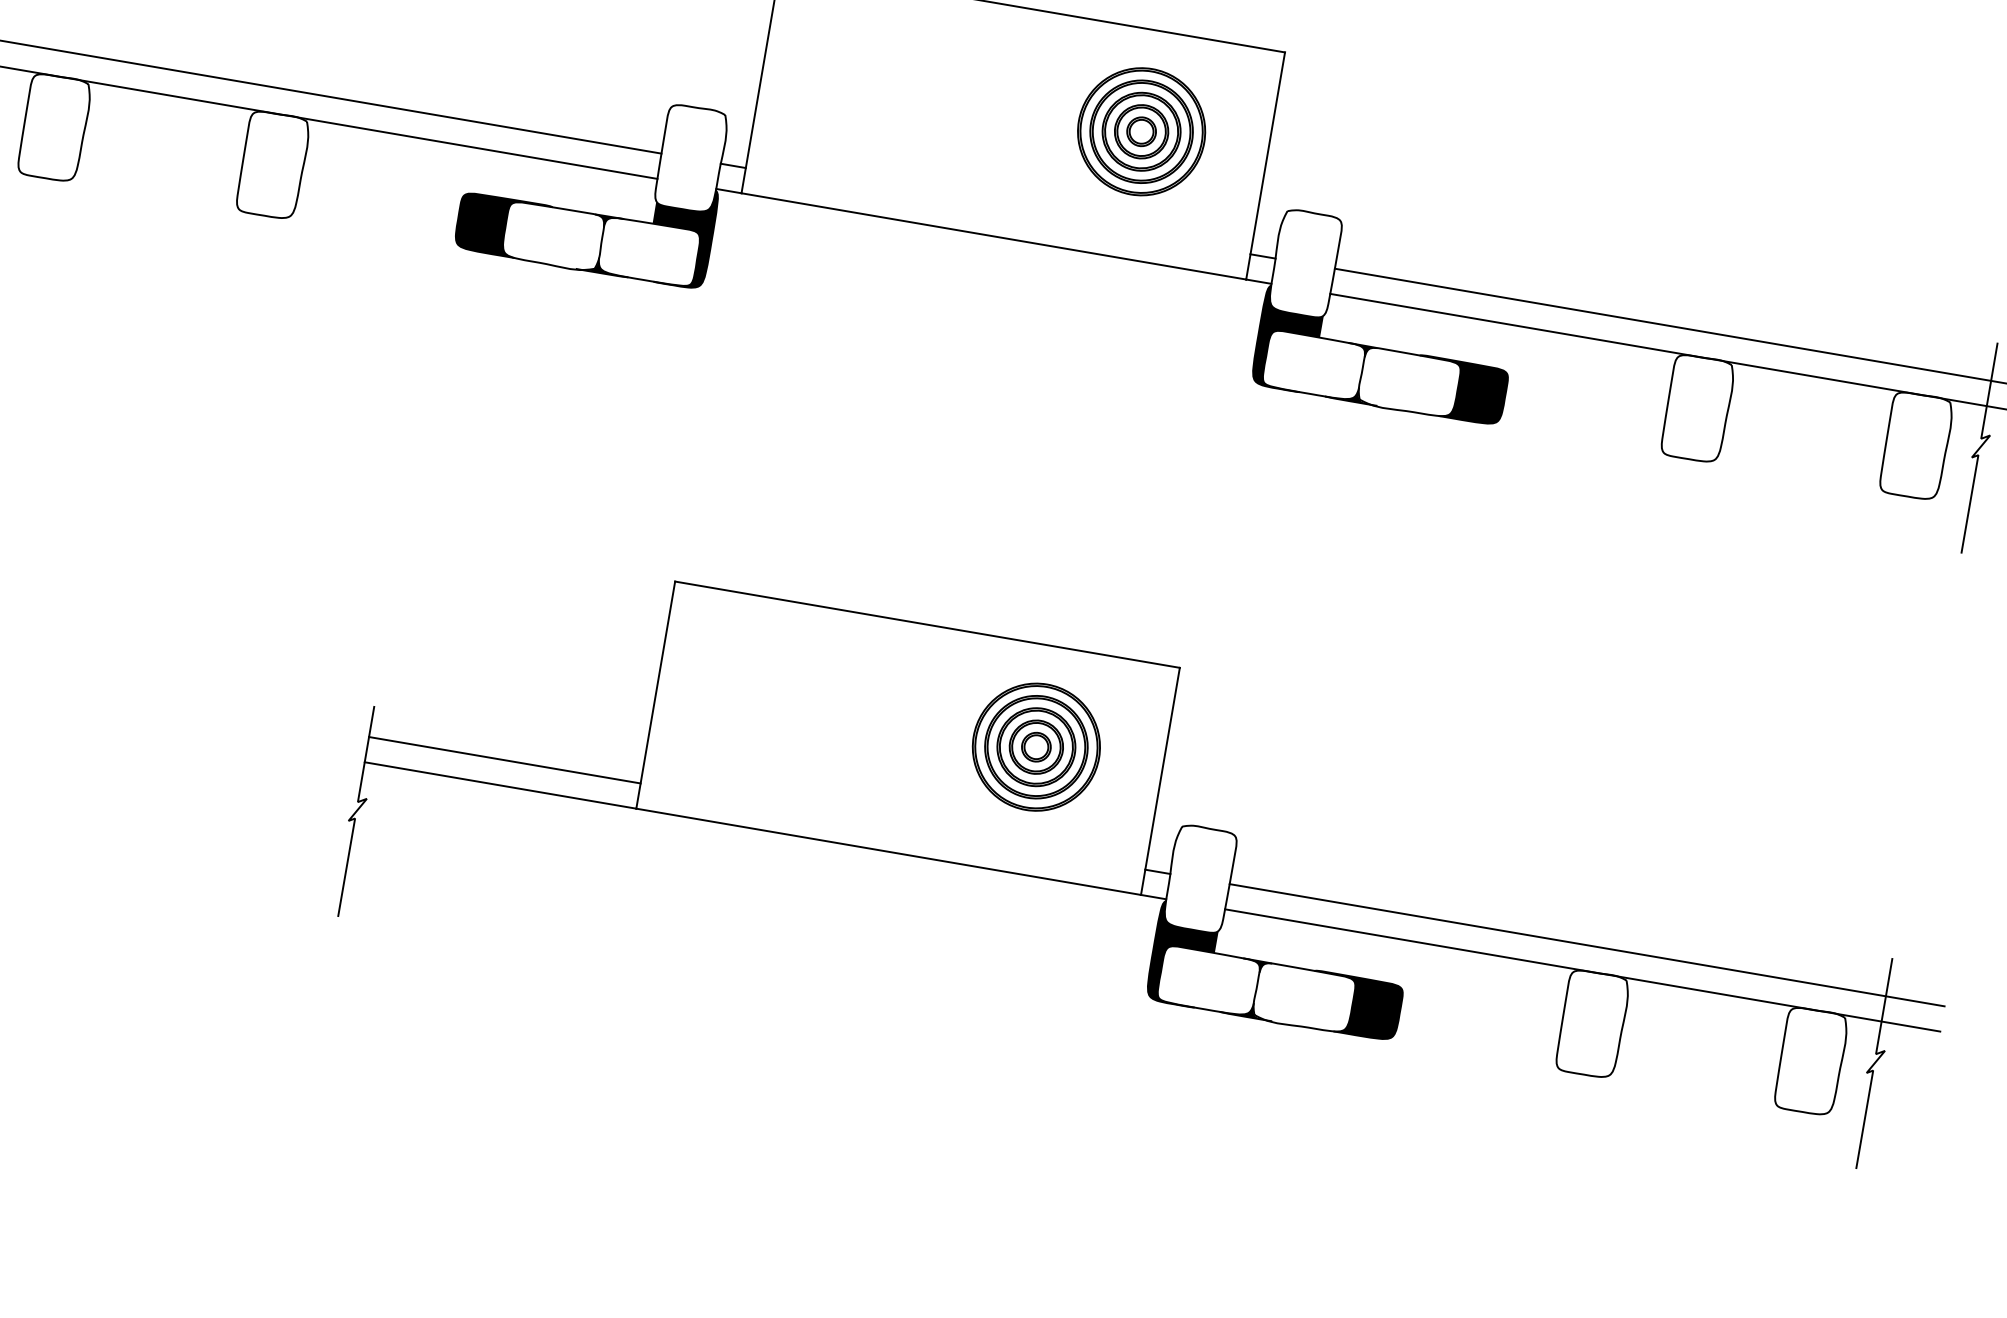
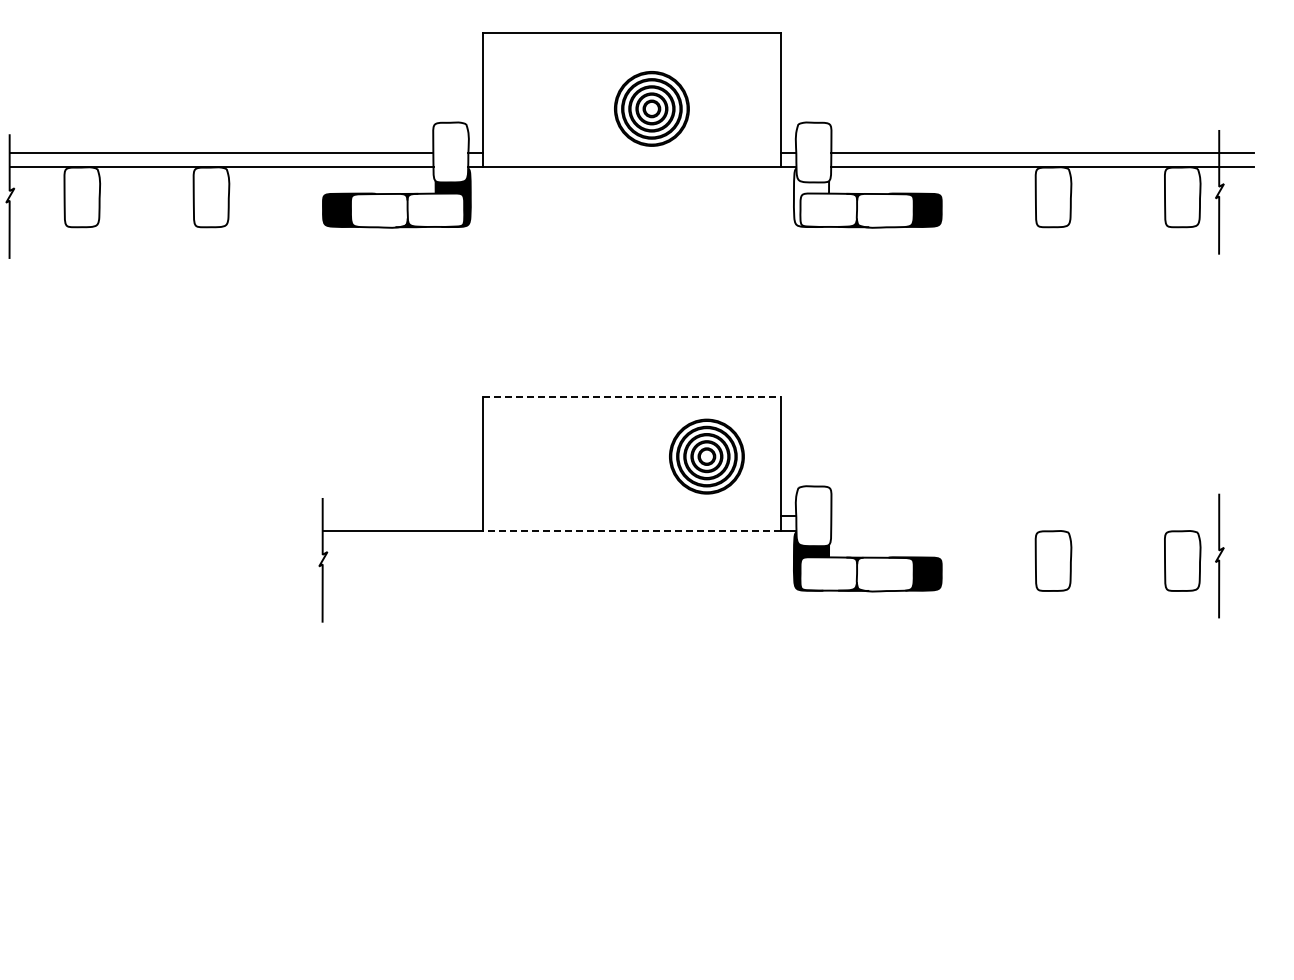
part: (1141, 130) -> (651, 108), moved
fill: (1288, 338) -> (811, 197), removed
line: (927, 625) -> (632, 397), solid -> dashed
line: (504, 760) -> (402, 516), removed
line: (887, 852) -> (631, 531), solid -> dashed
line: (1586, 945) -> (1042, 516), removed
line: (1582, 970) -> (1042, 531), removed

